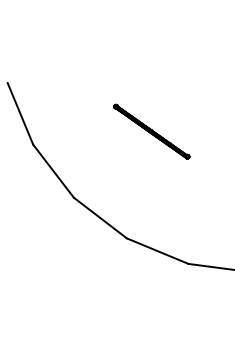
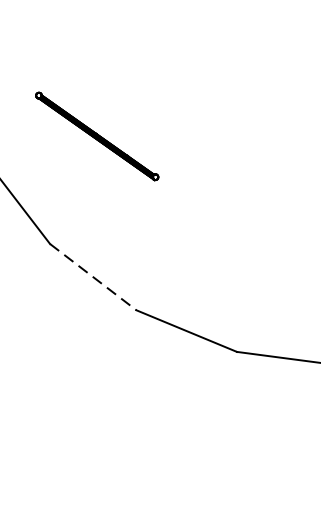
part: (151, 131) -> (96, 136), moved
line: (100, 218) -> (93, 277), solid -> dashed

